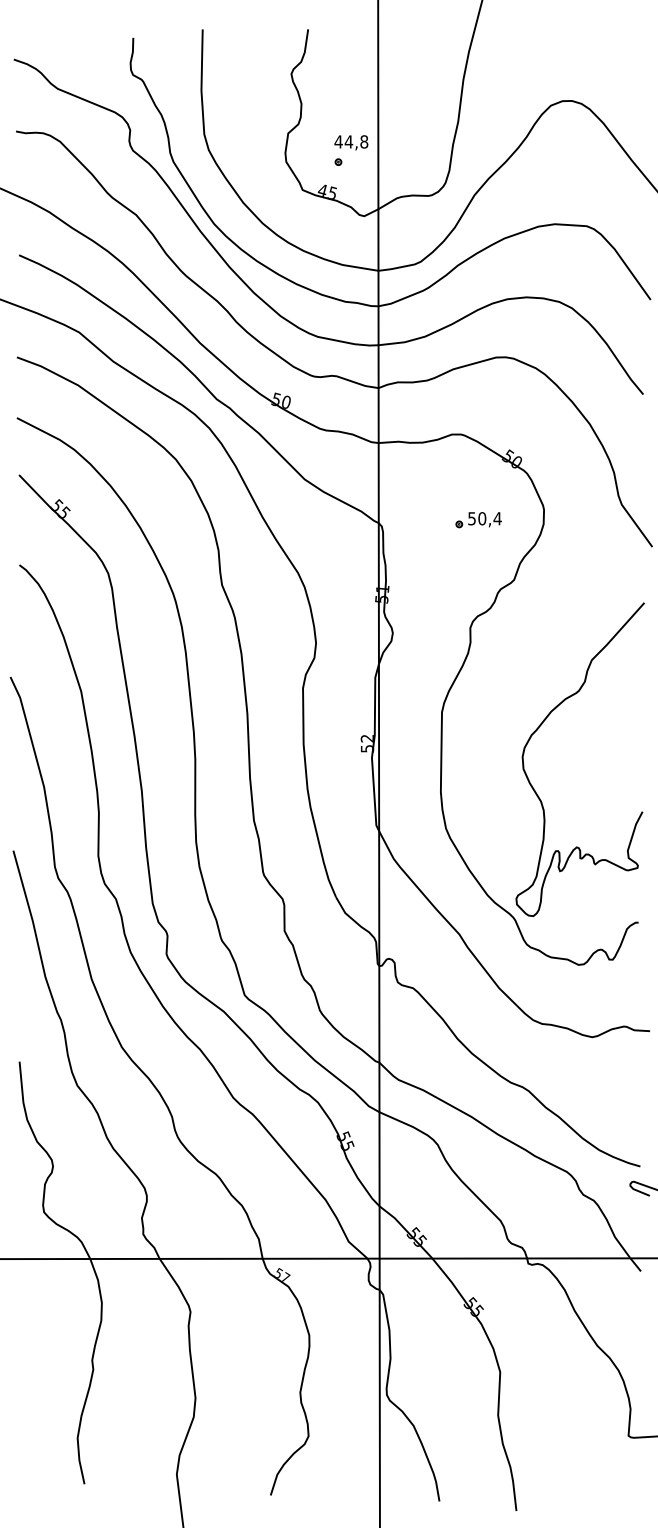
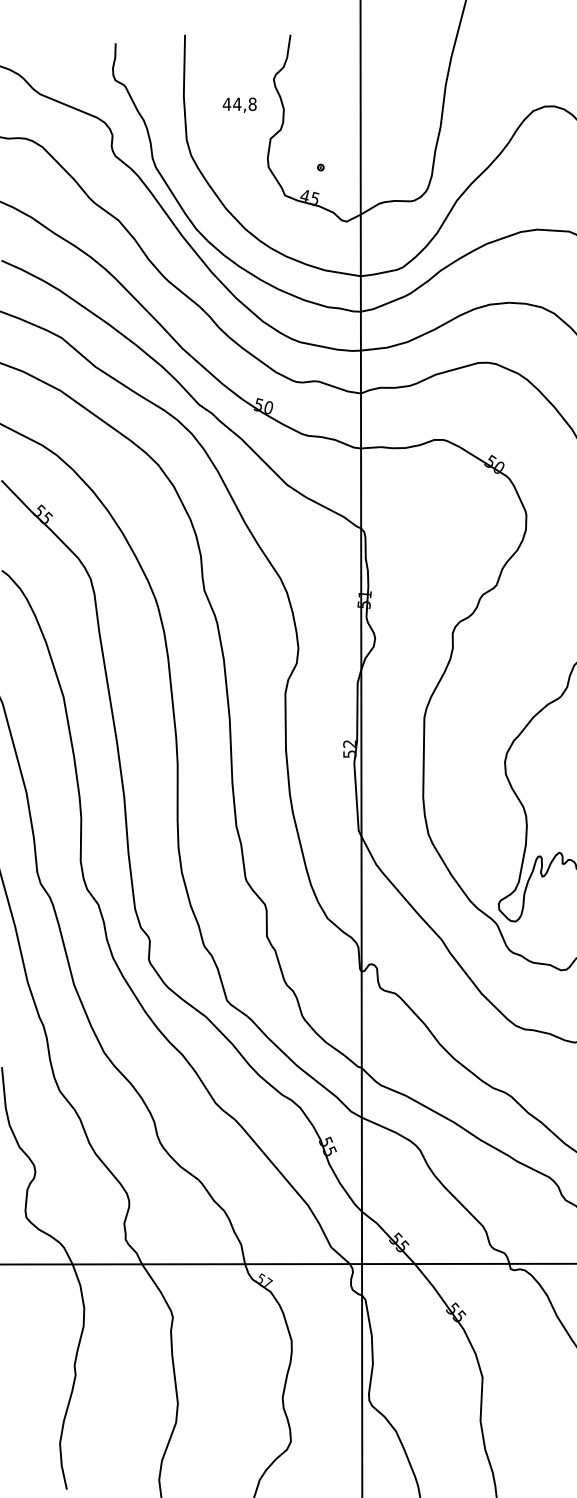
text: (351, 142) -> (239, 104), moved
part: (478, 520) -> (460, 525), removed

